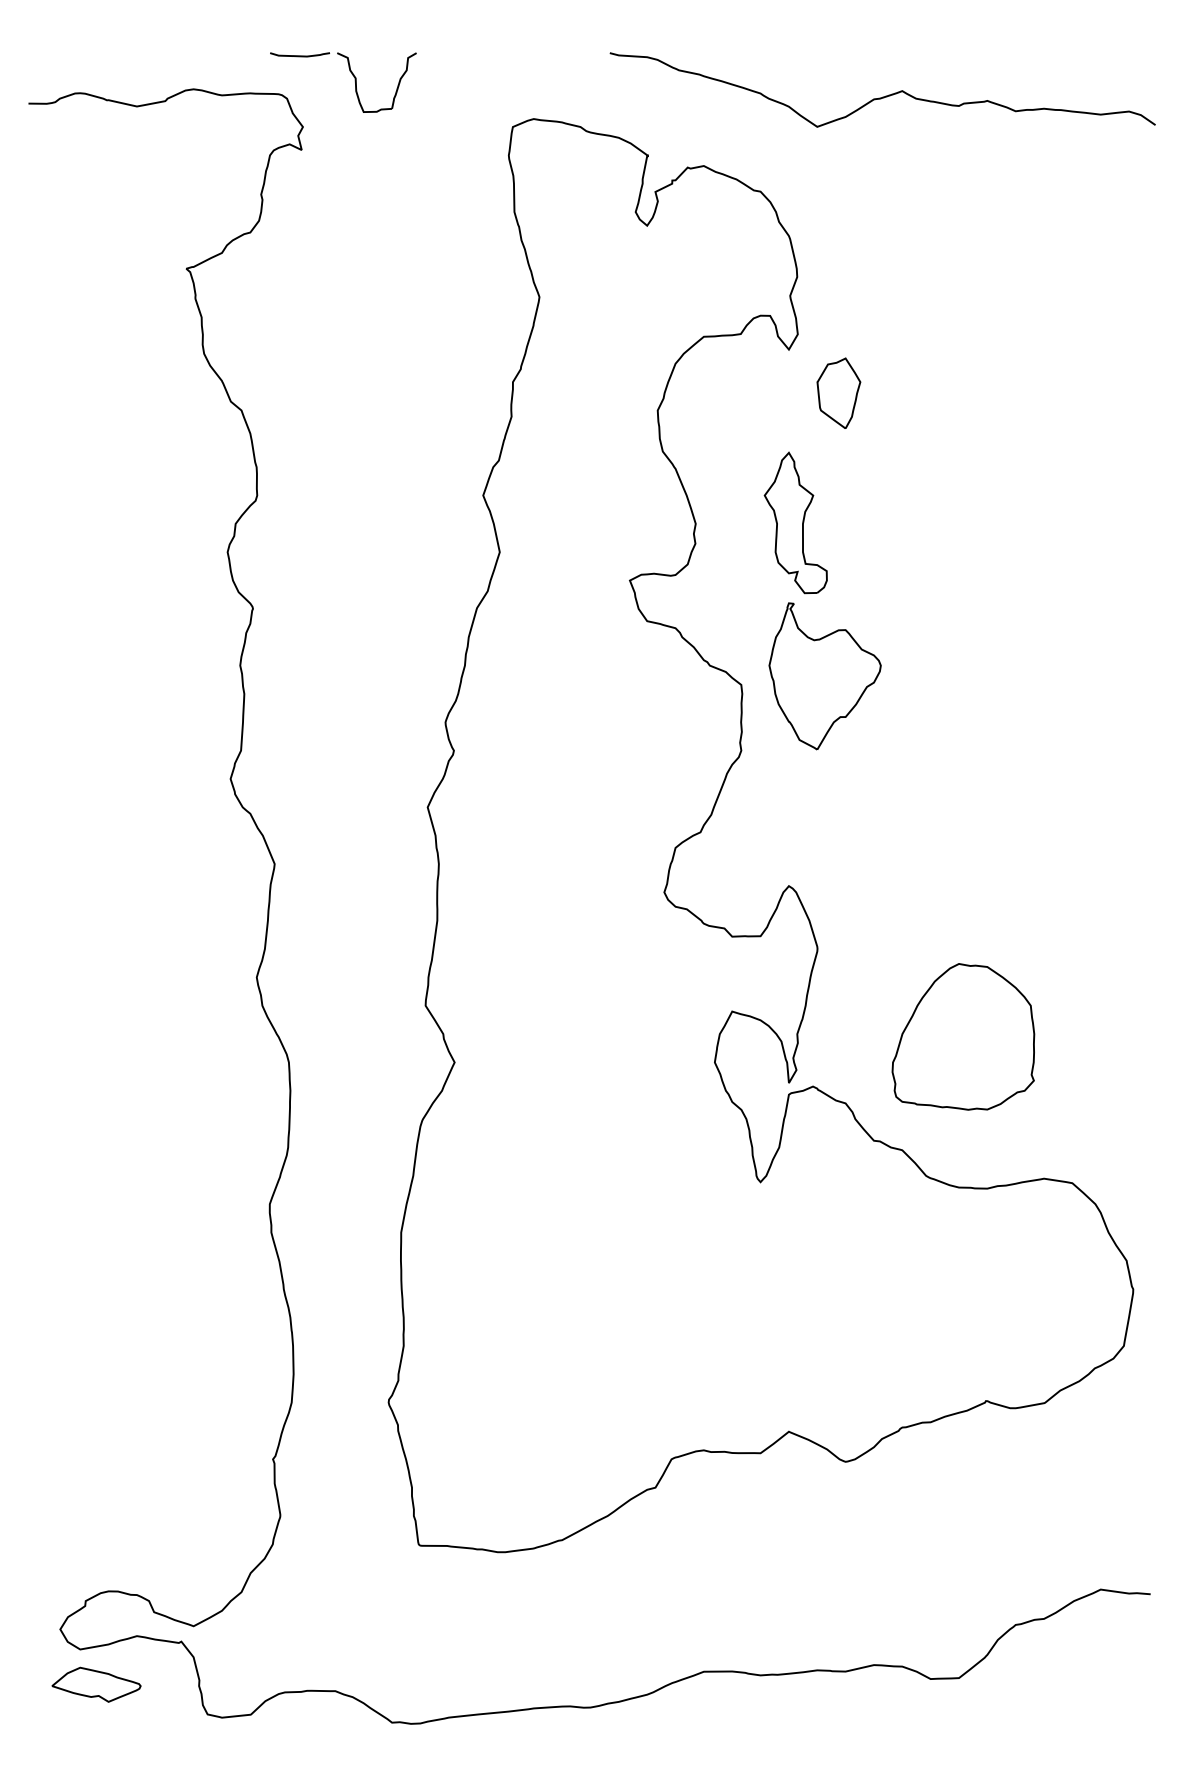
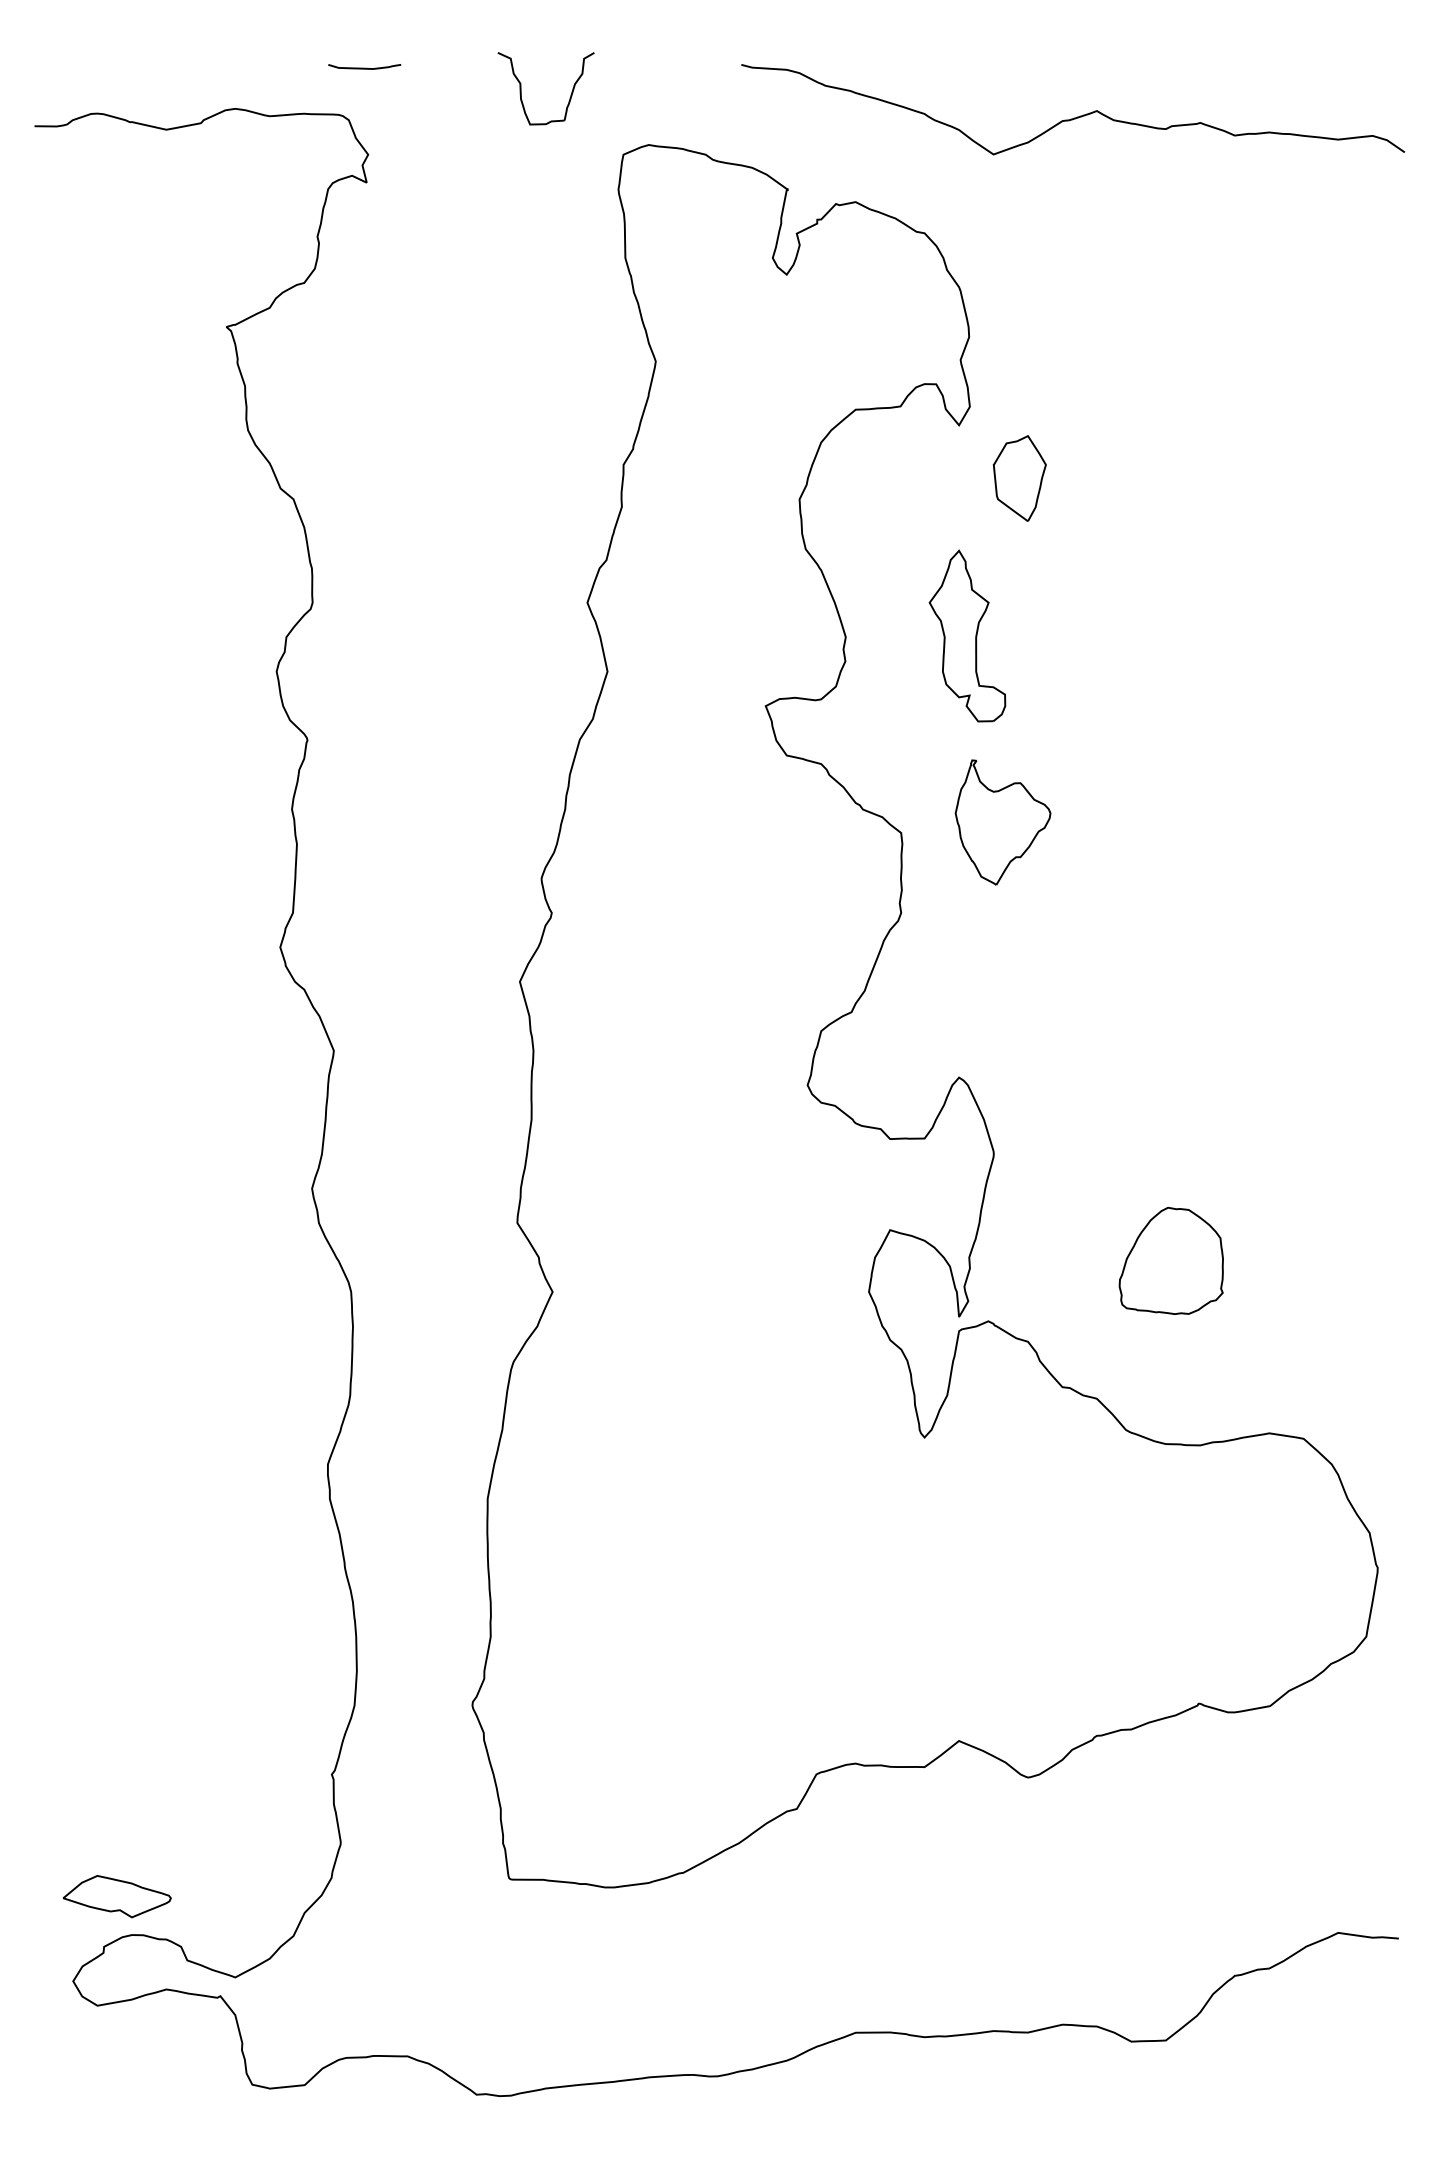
part: (356, 82) -> (521, 88), moved
part: (824, 676) -> (1002, 822), size x0.7
part: (963, 1036) -> (1171, 1260), size x0.6
part: (95, 1684) -> (116, 1896), moved

